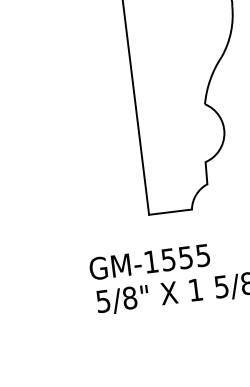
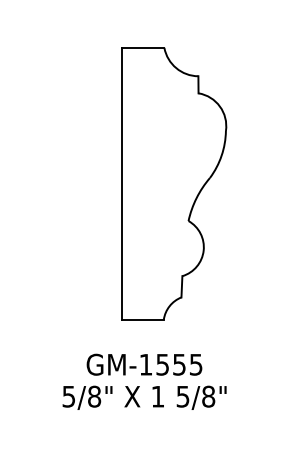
text: (149, 261) -> (144, 364), moved

